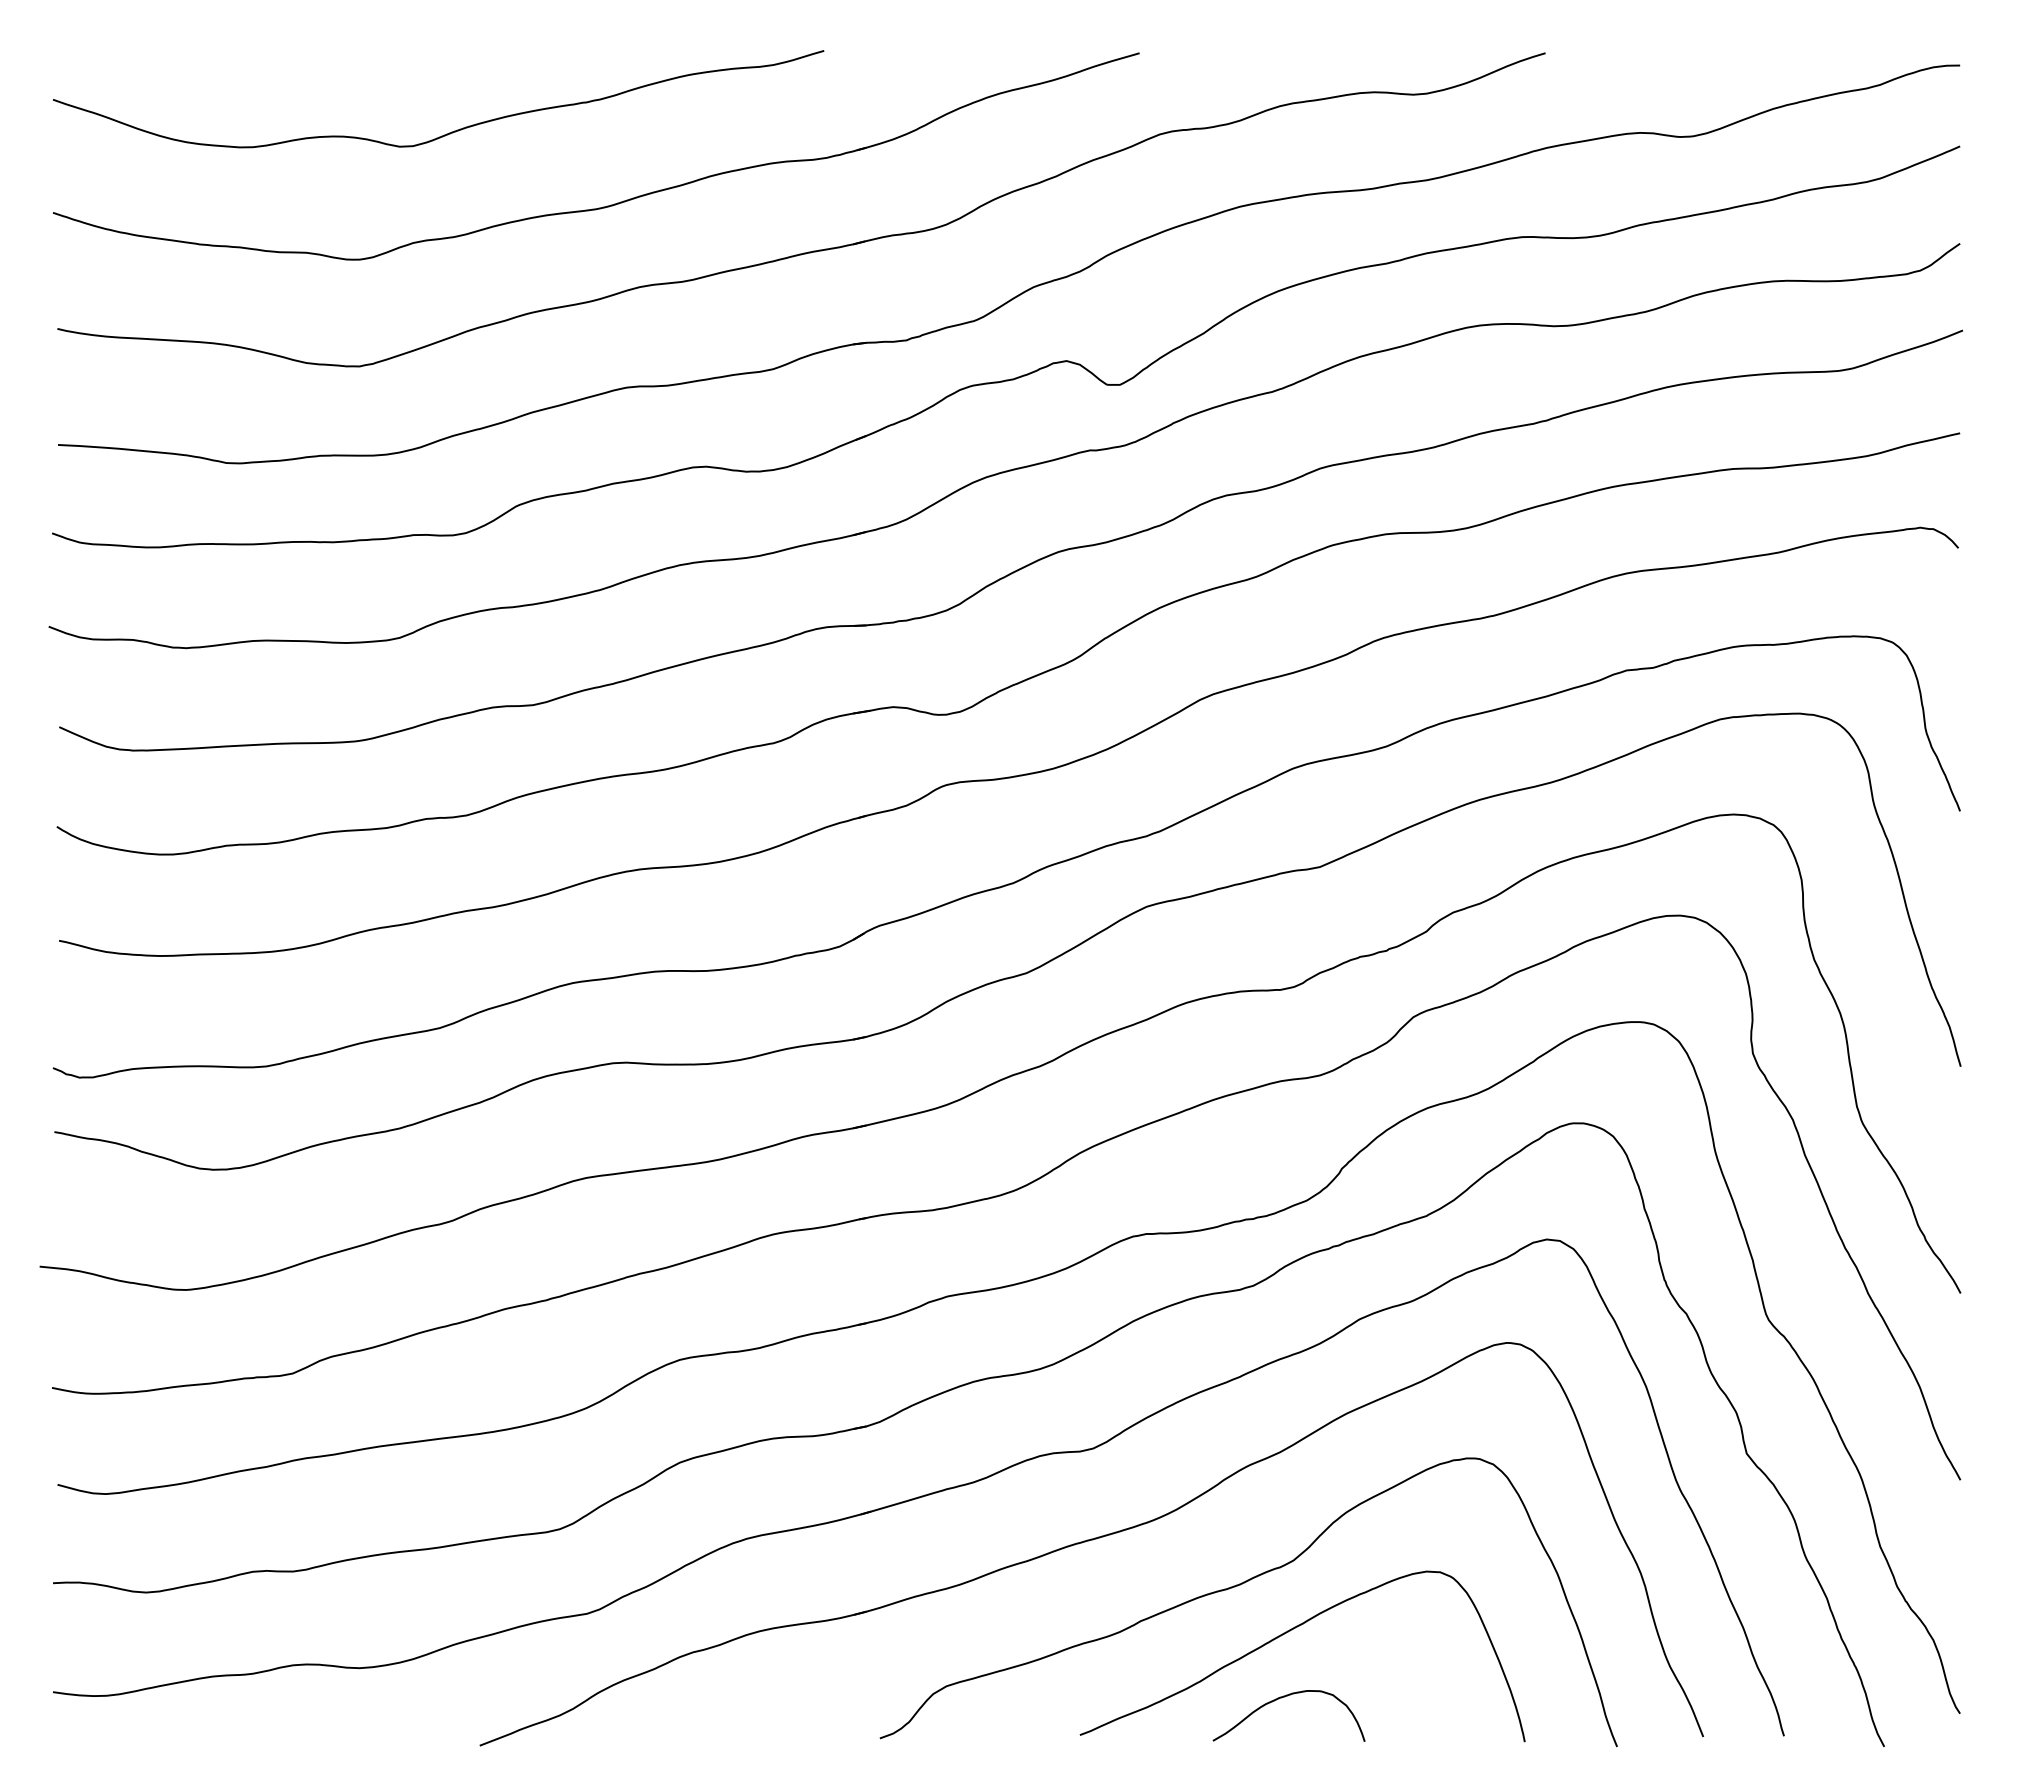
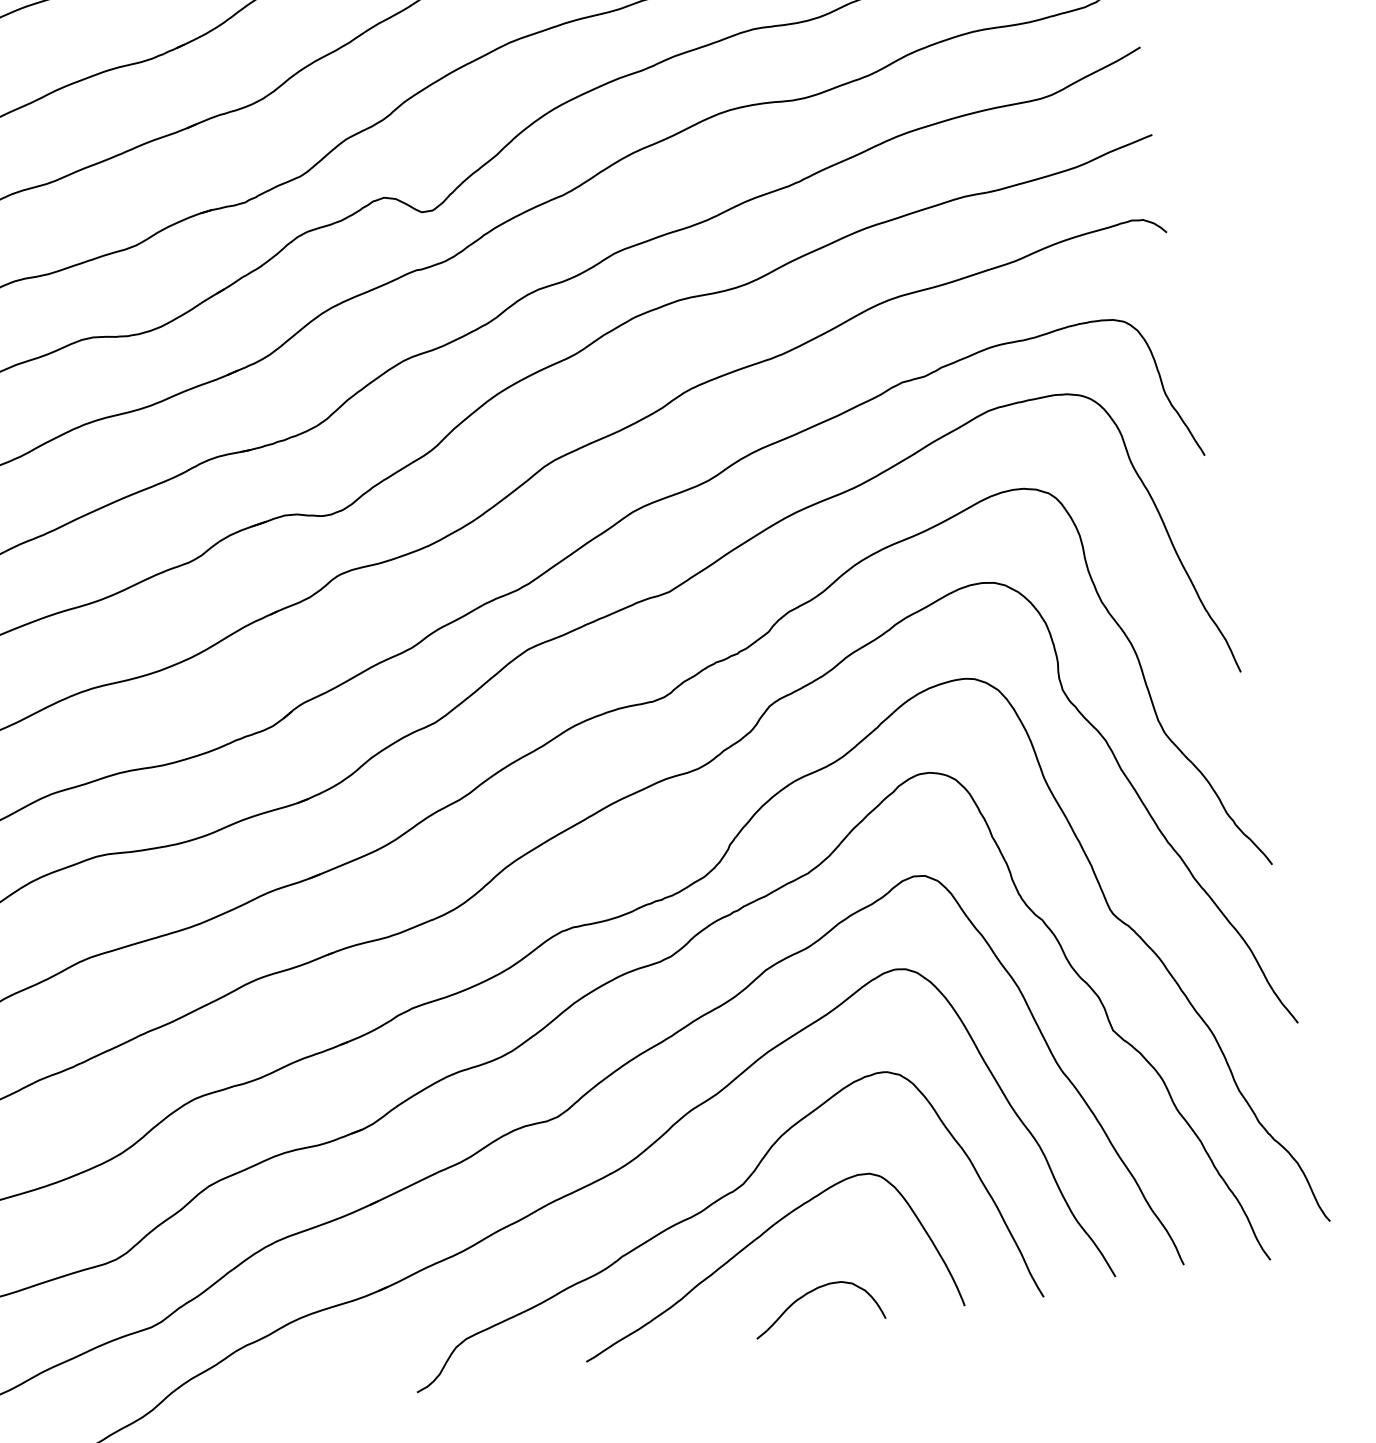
curve: (1281, 1698) -> (809, 1293), moved

